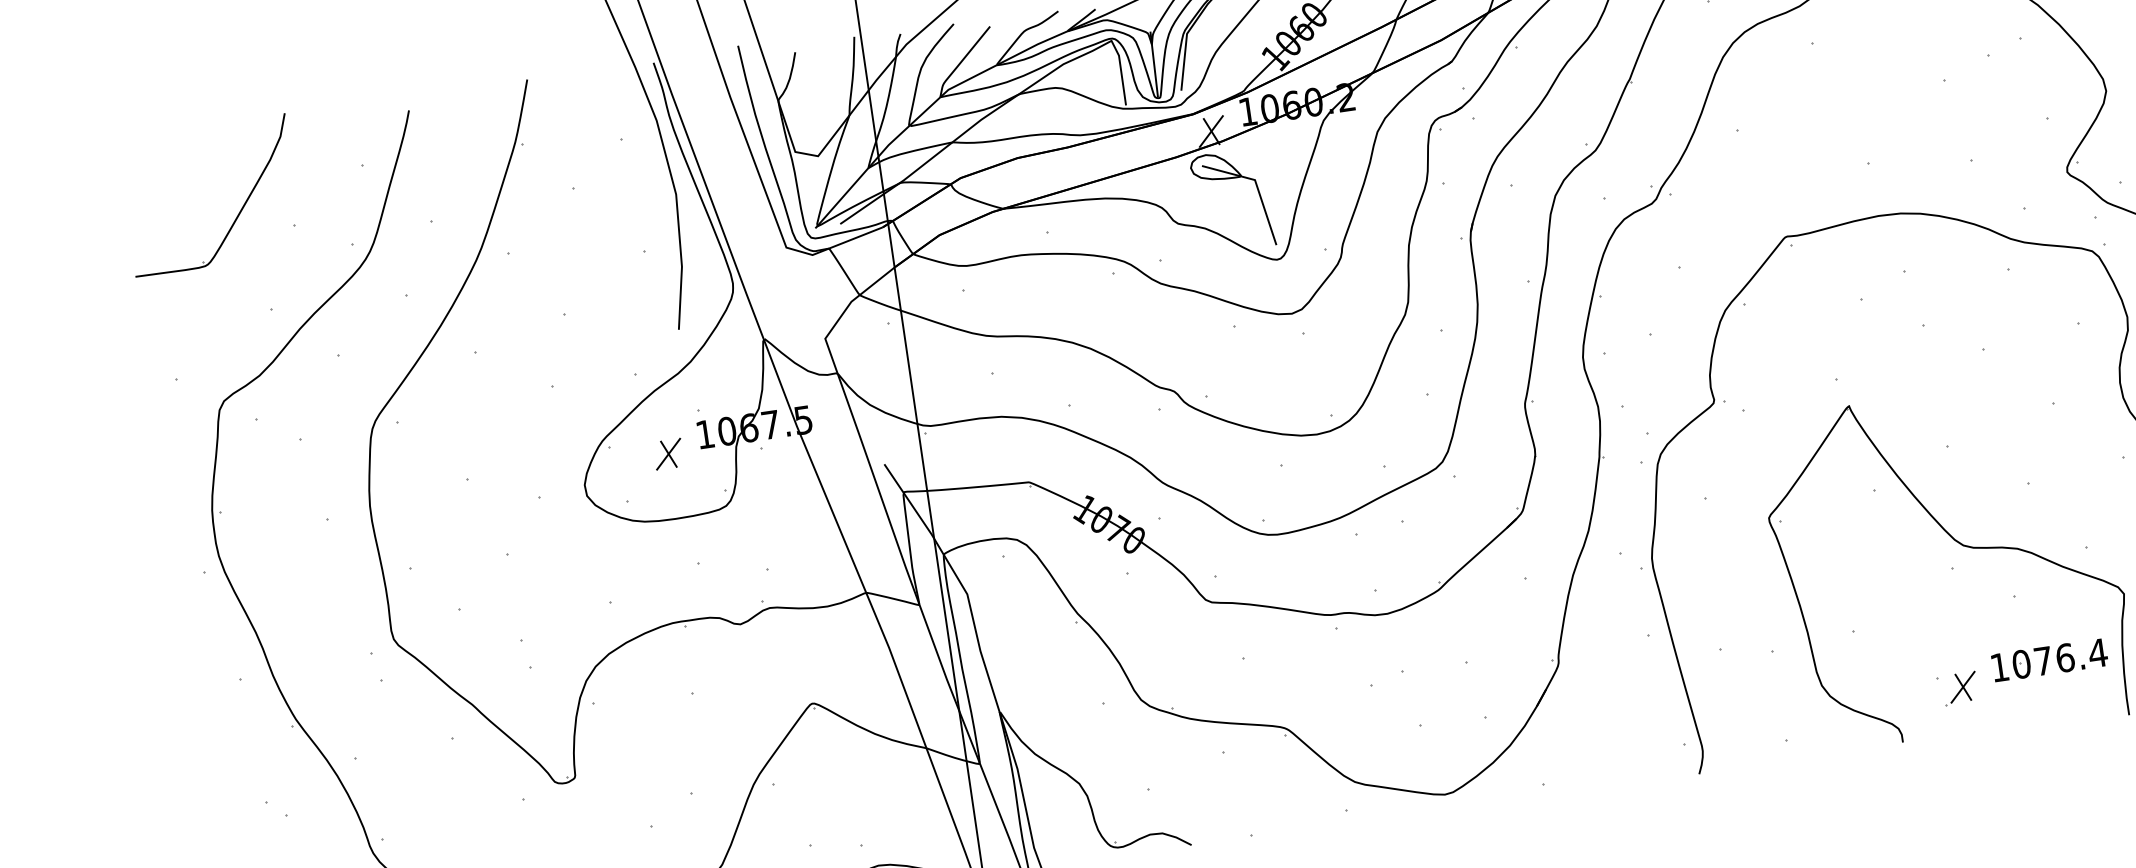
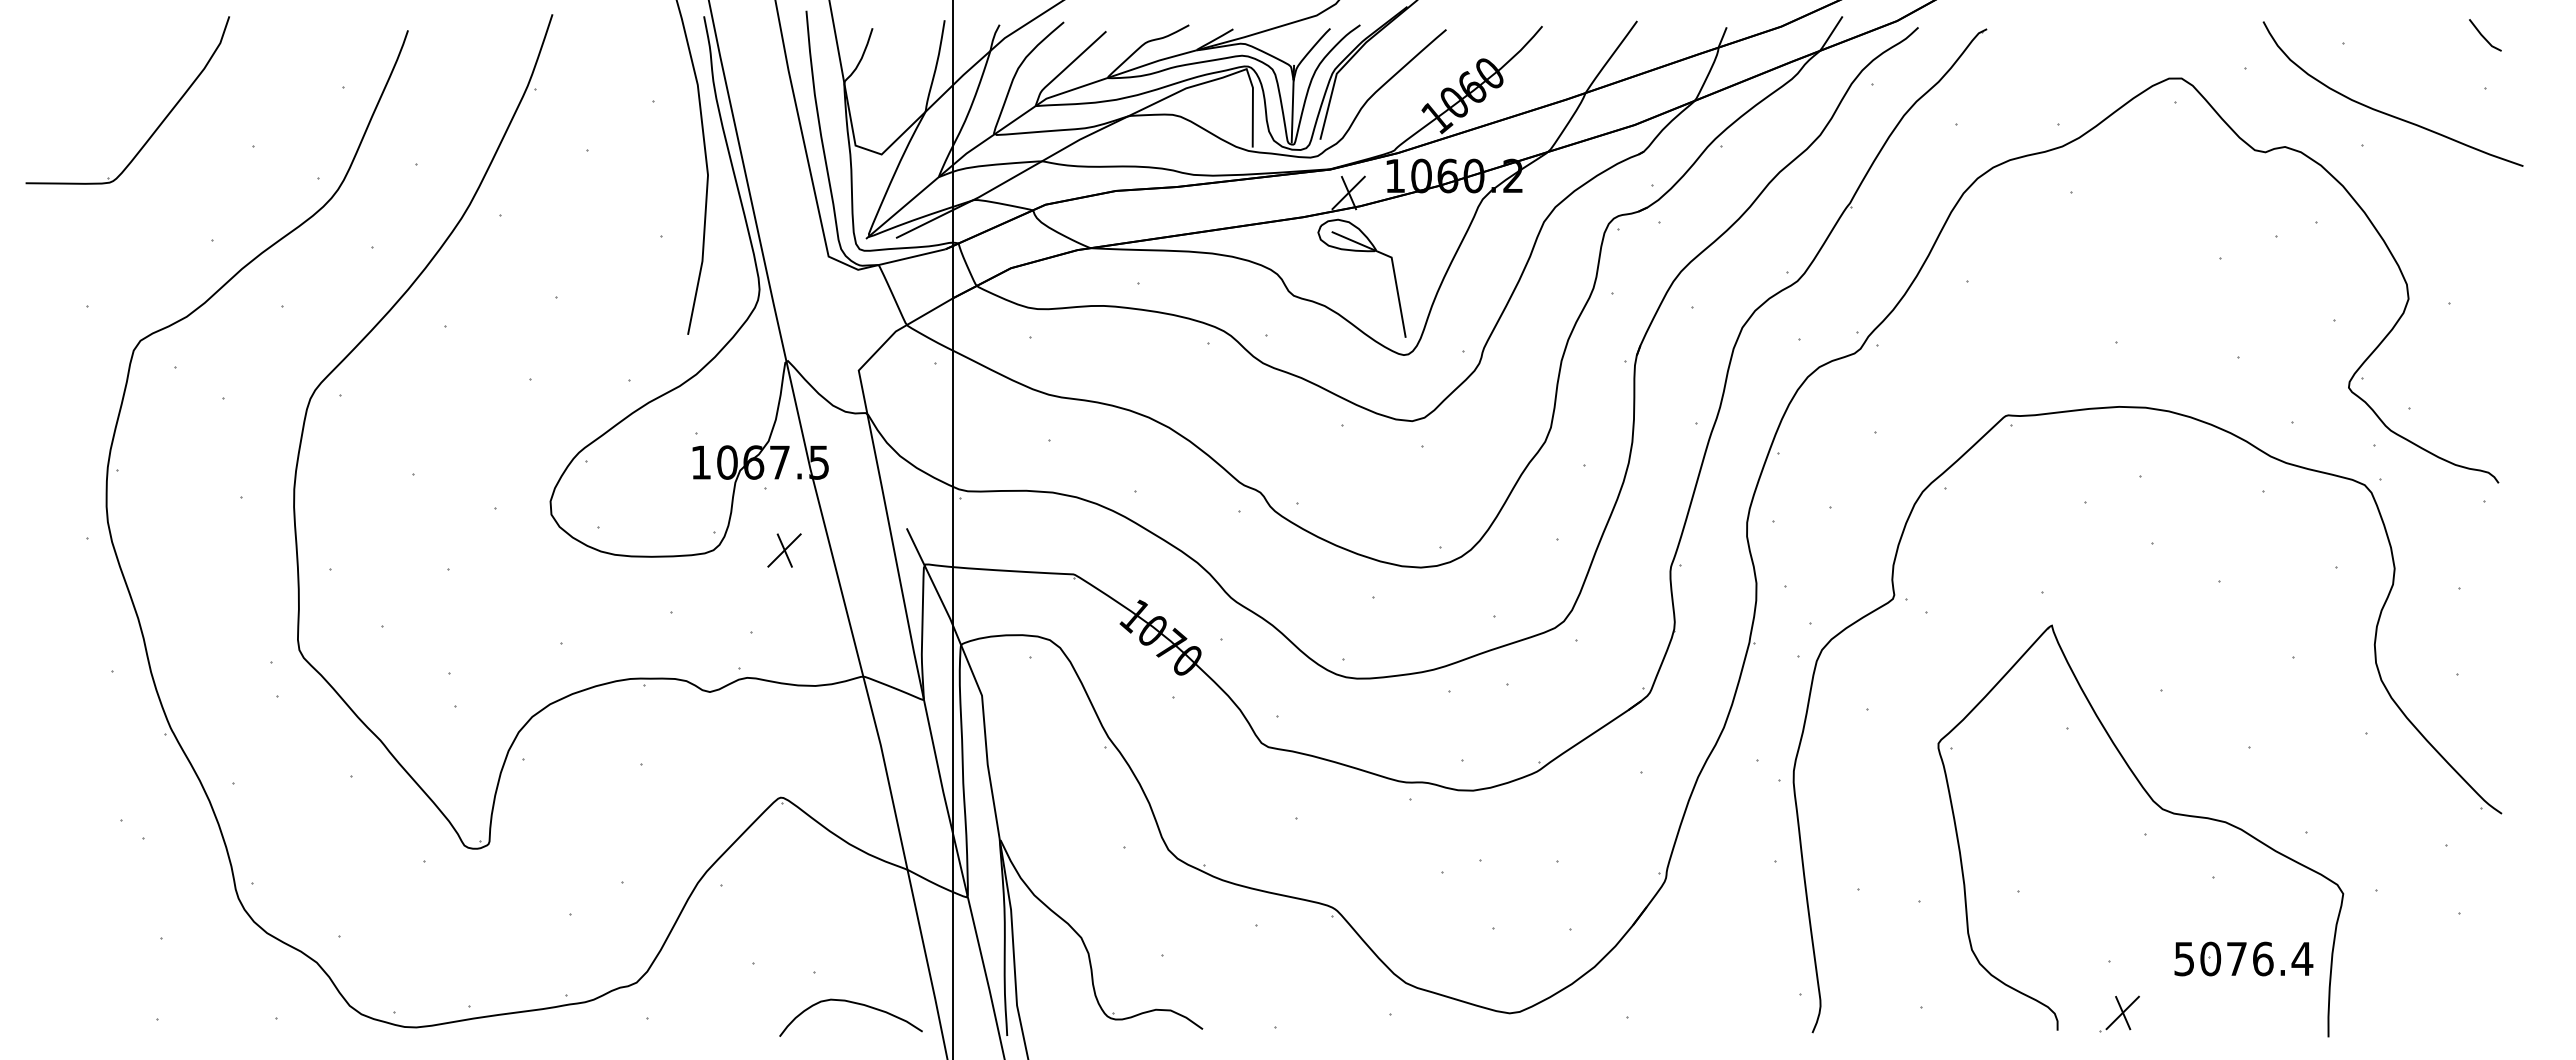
part: (238, 213) -> (157, 126), moved
part: (668, 454) -> (784, 550), moved
text: (1999, 668) -> (2183, 959), 1076.4 -> 5076.4
part: (1960, 688) -> (2119, 1013), moved

